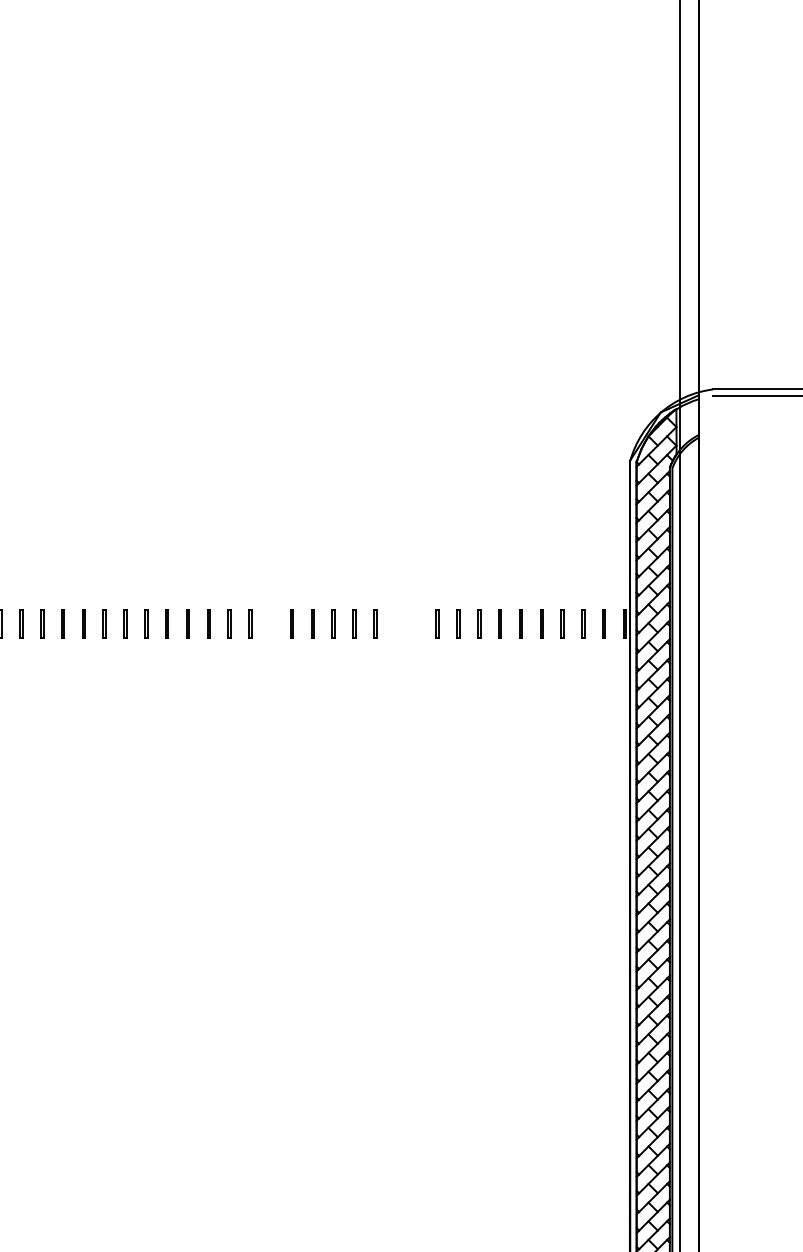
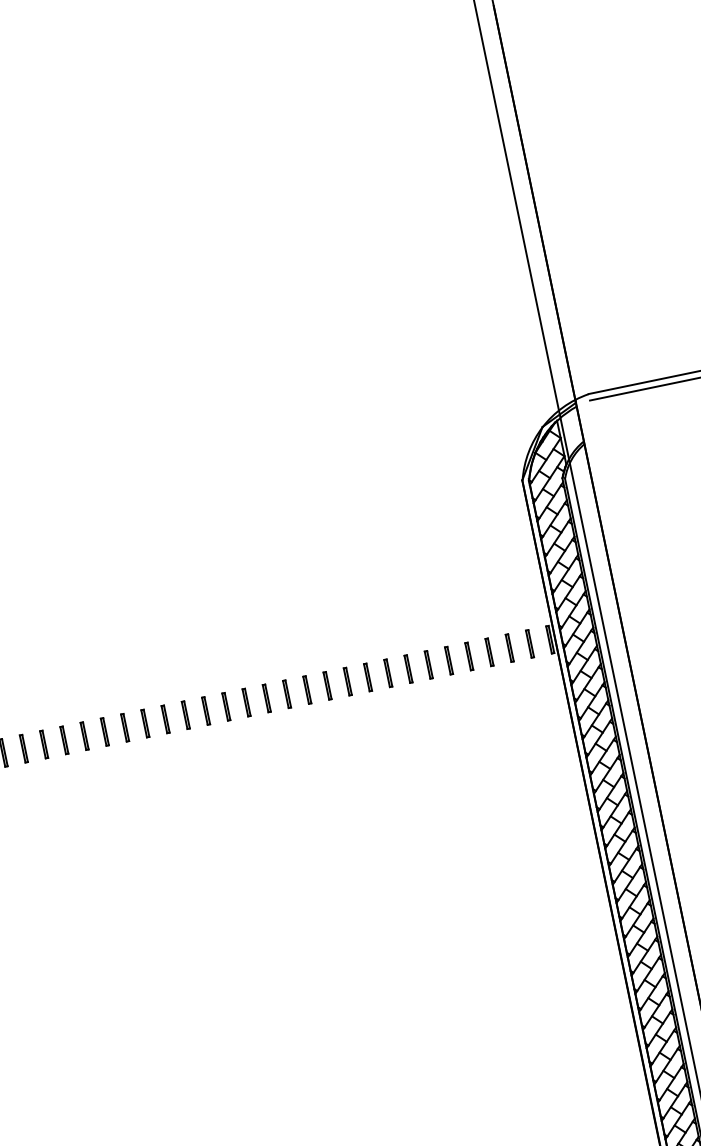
line: (270, 623) -> (205, 710), added
line: (395, 623) -> (326, 685), added
line: (416, 623) -> (347, 681), added

